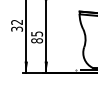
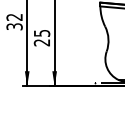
text: (37, 40) -> (42, 42), 85 -> 25

